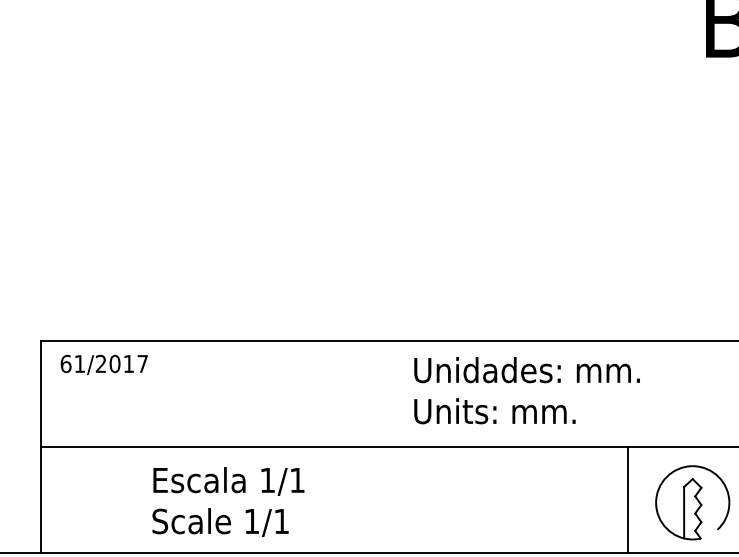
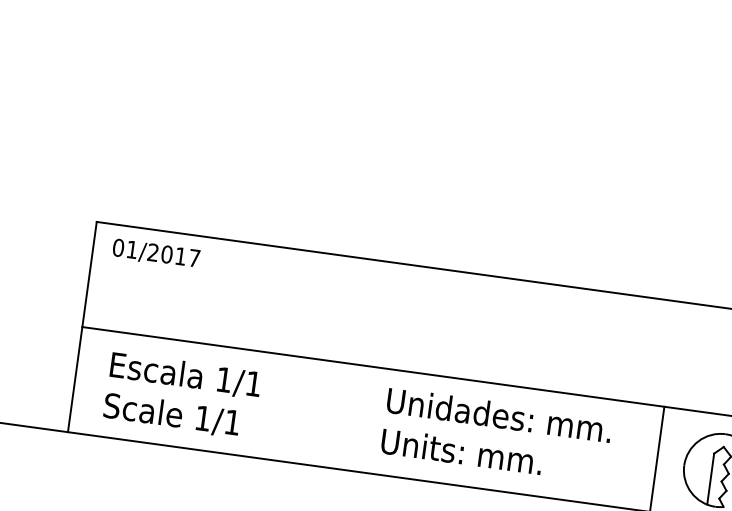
text: (65, 363) -> (118, 247), 61/2017 -> 01/2017
text: (526, 390) -> (496, 435), moved
text: (228, 501) -> (182, 395), moved

